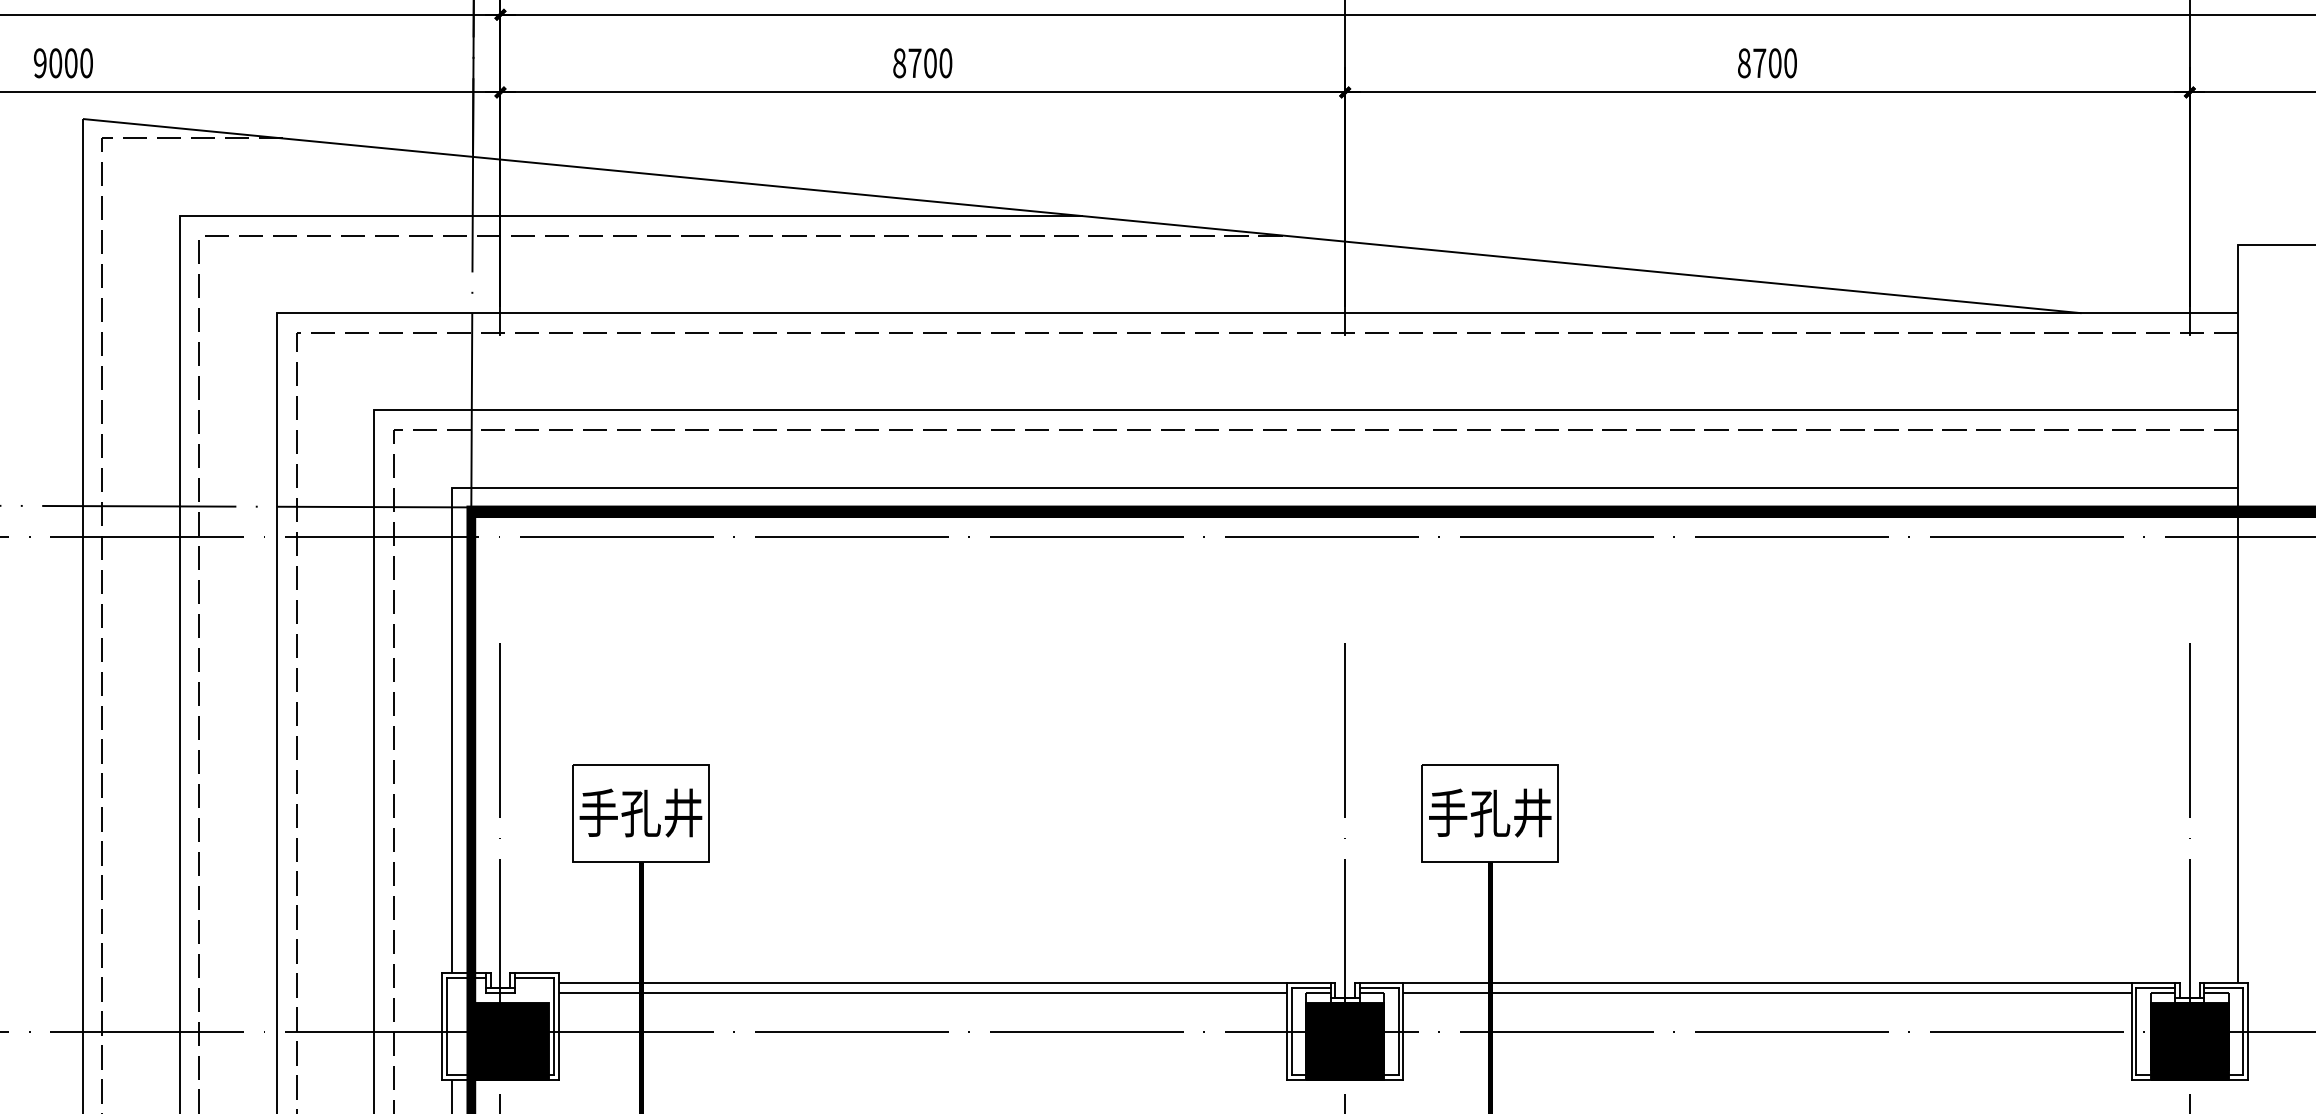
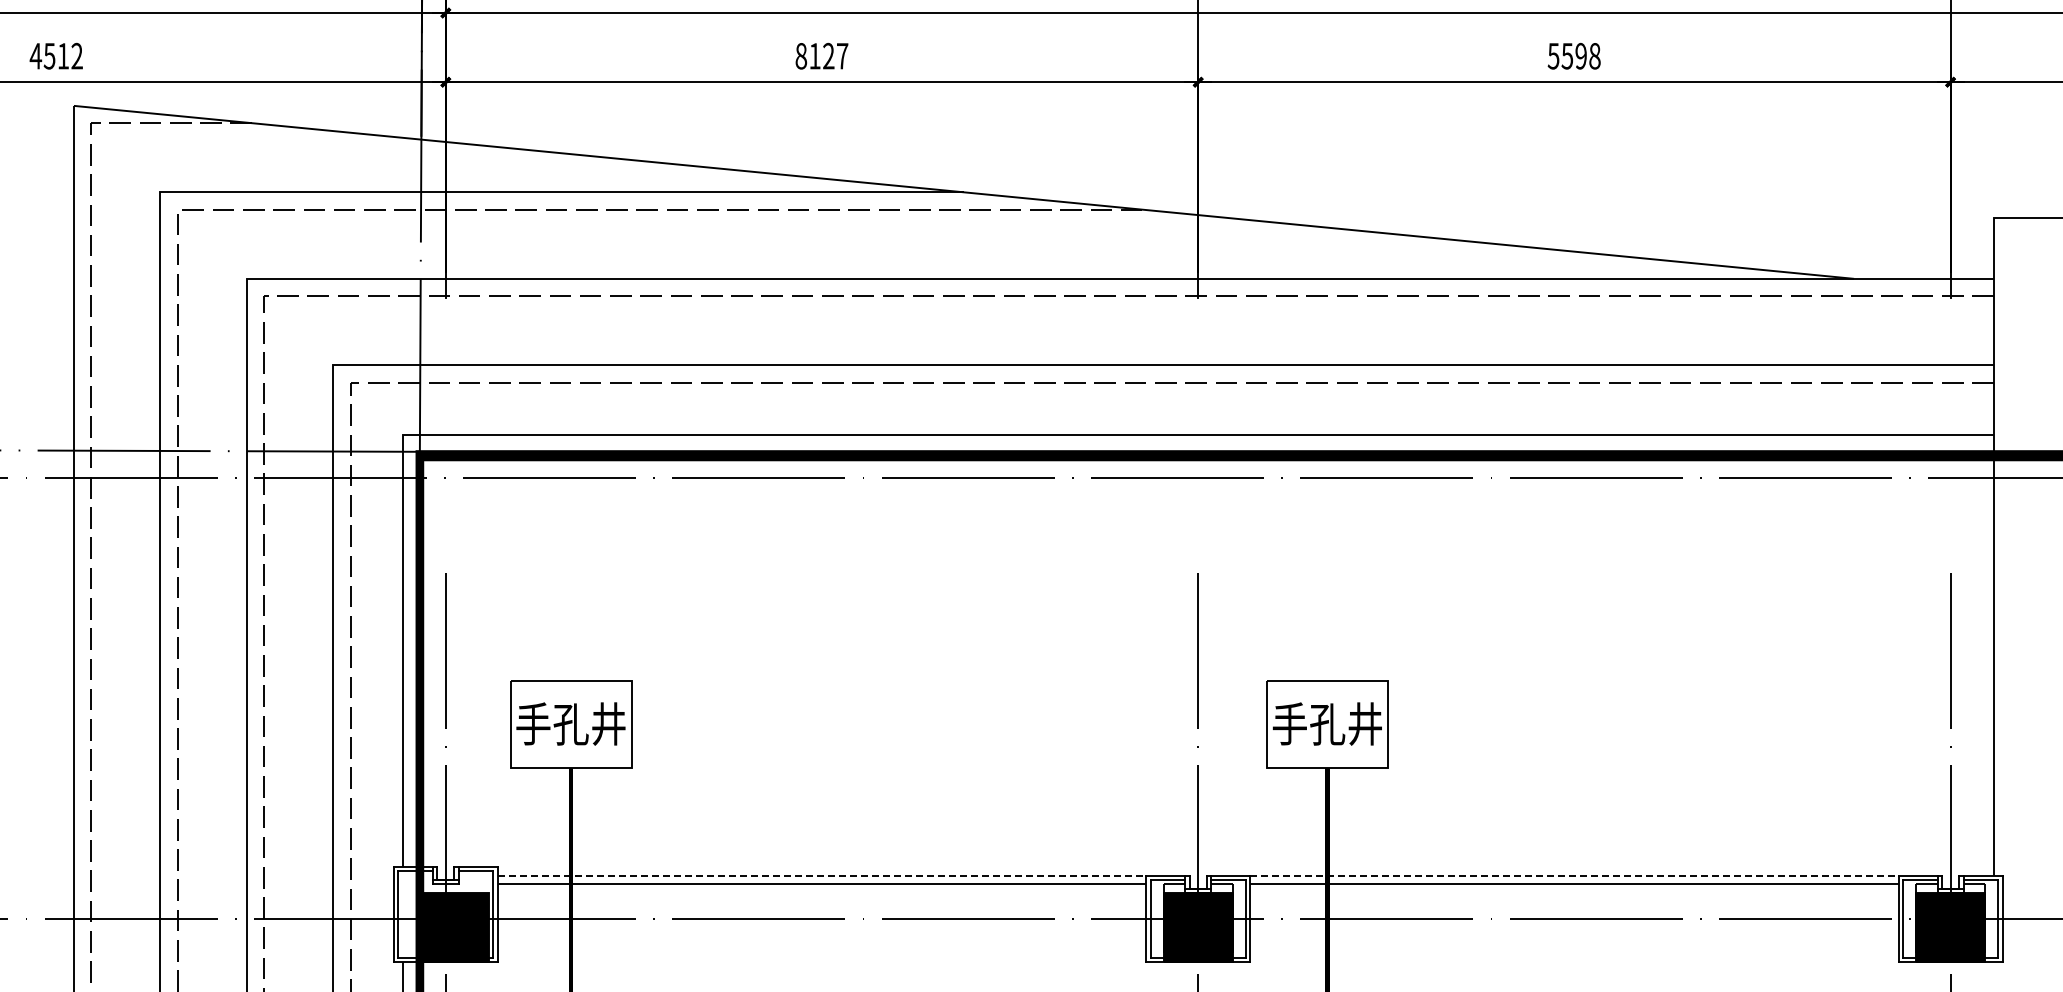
text: (62, 62) -> (55, 55), 9000 -> 4512
text: (930, 62) -> (828, 55), 8700 -> 8127
text: (1766, 63) -> (1573, 56), 8700 -> 5598
line: (923, 983) -> (822, 875), solid -> dashed
line: (1767, 983) -> (1574, 875), solid -> dashed

